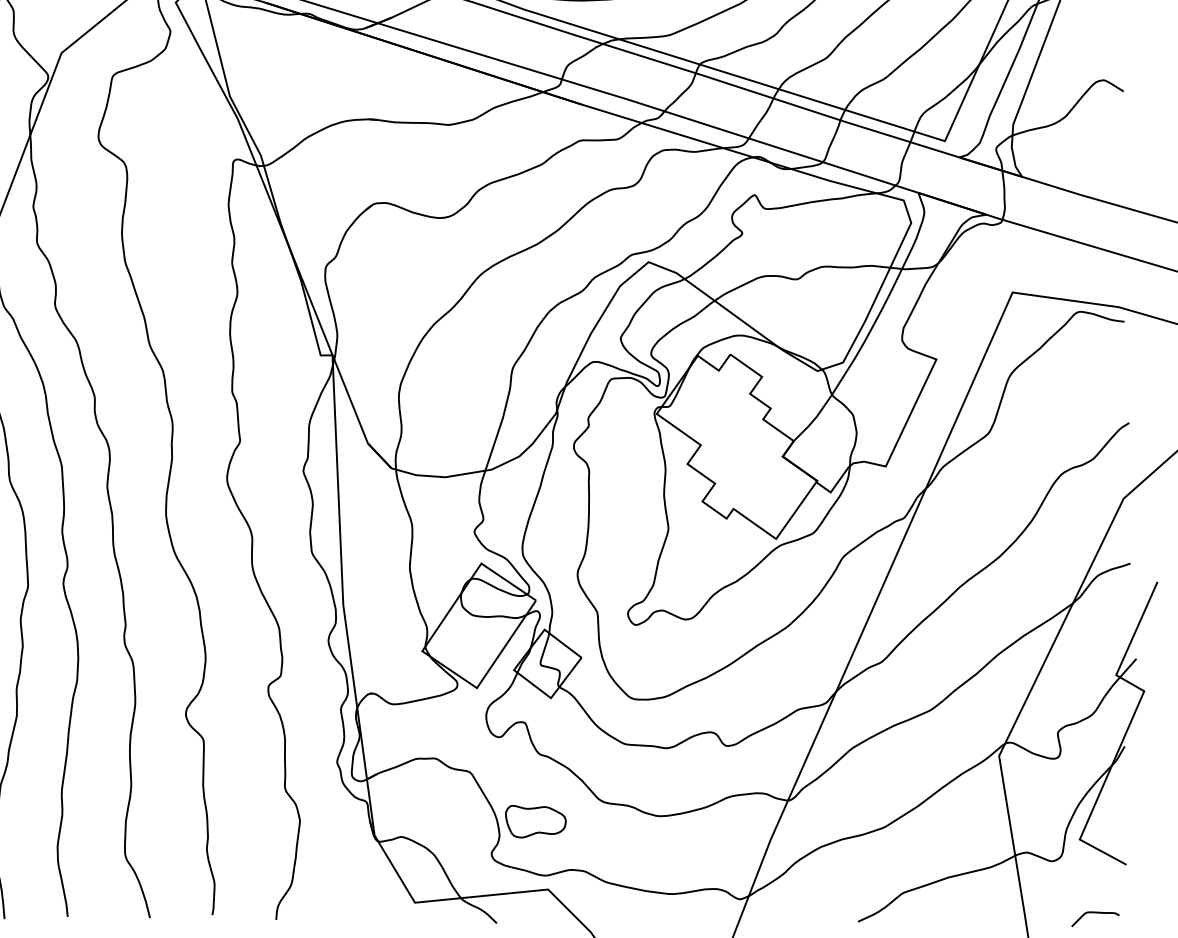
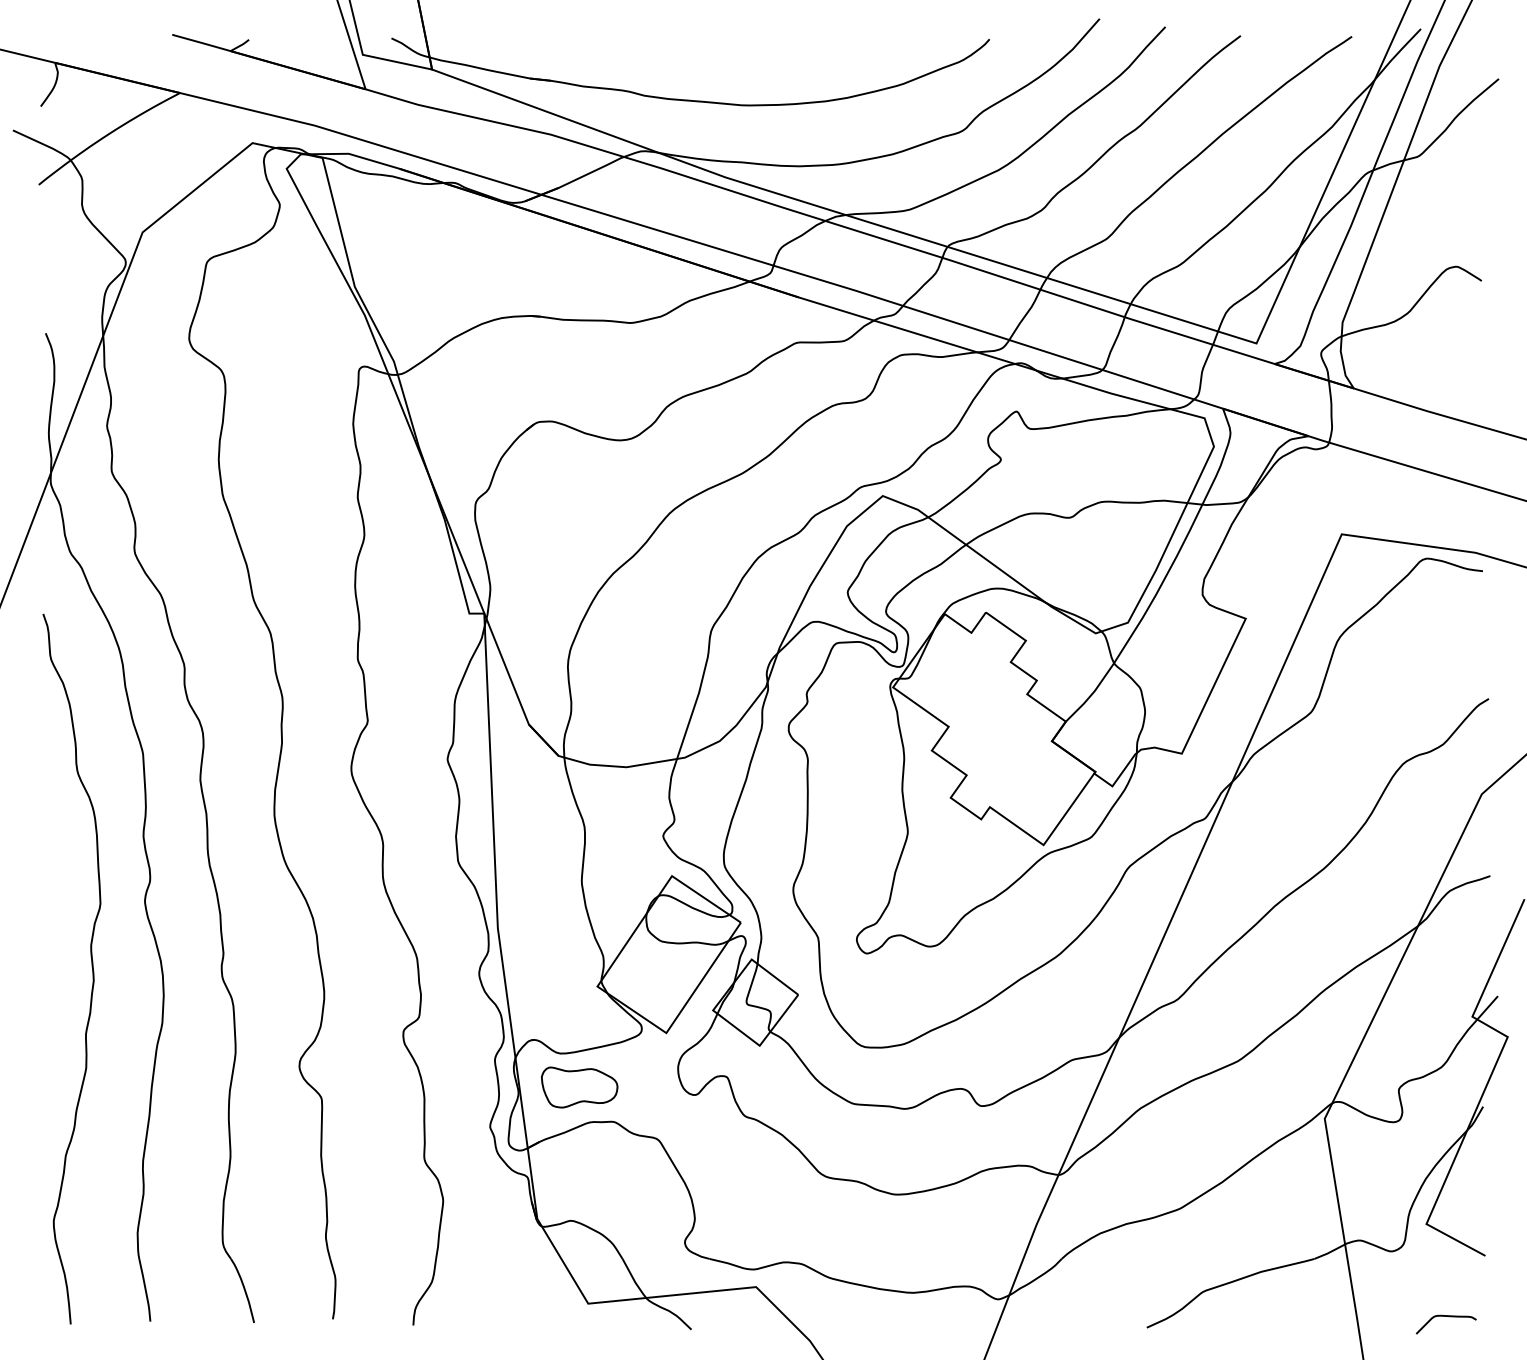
part: (535, 821) -> (579, 1087), moved

